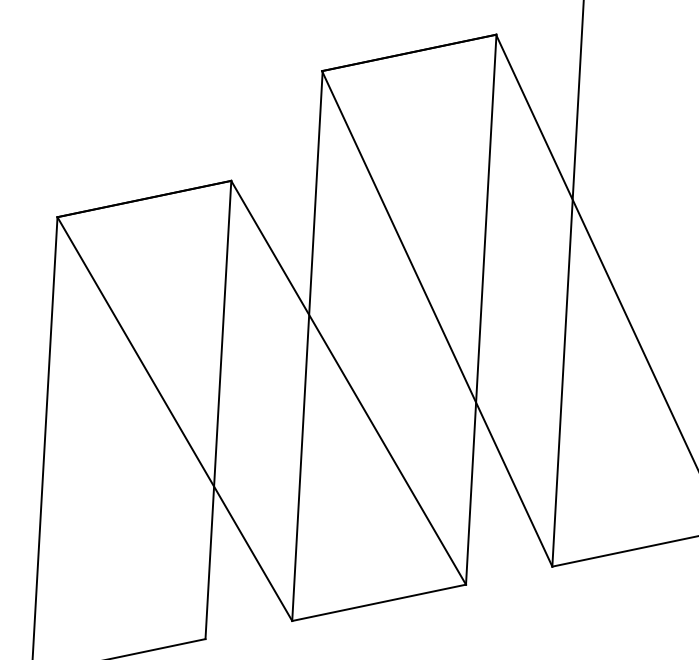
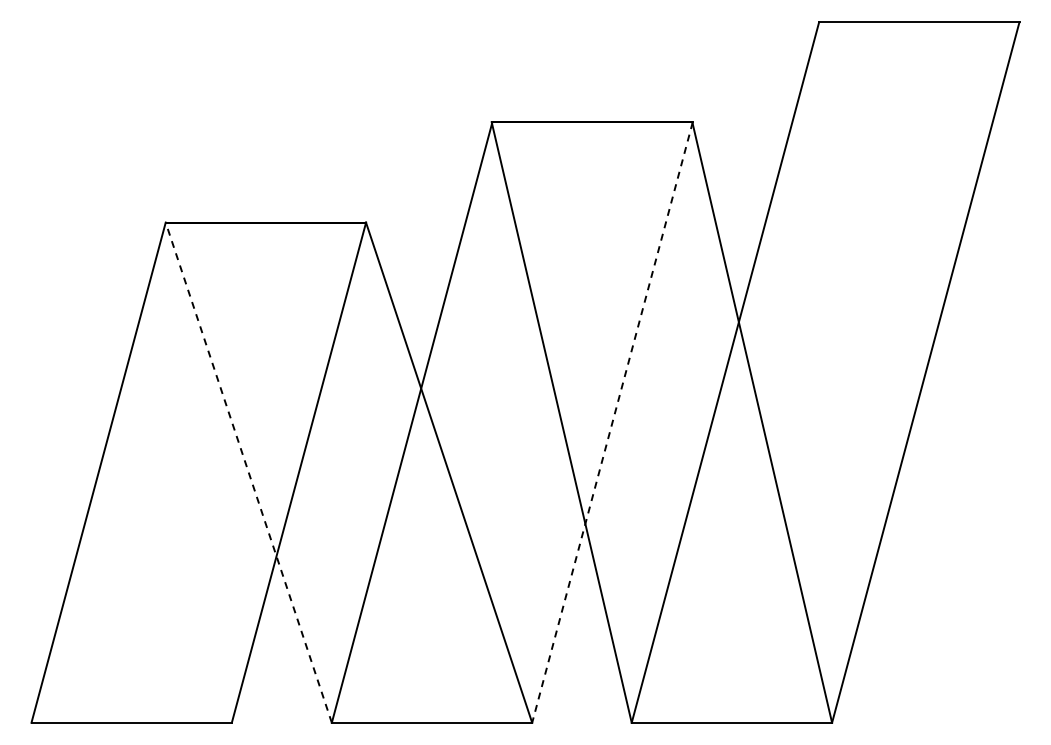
line: (481, 309) -> (612, 422), solid -> dashed
line: (174, 418) -> (248, 472), solid -> dashed

